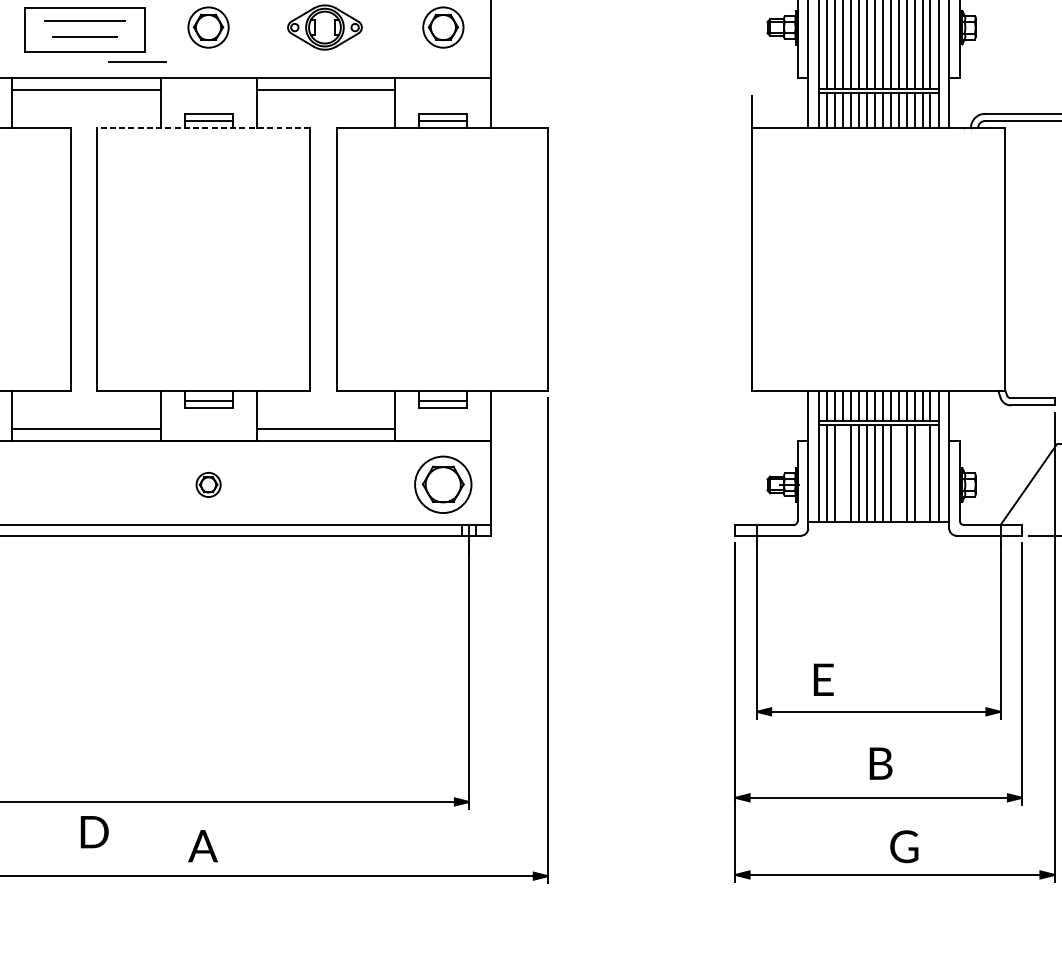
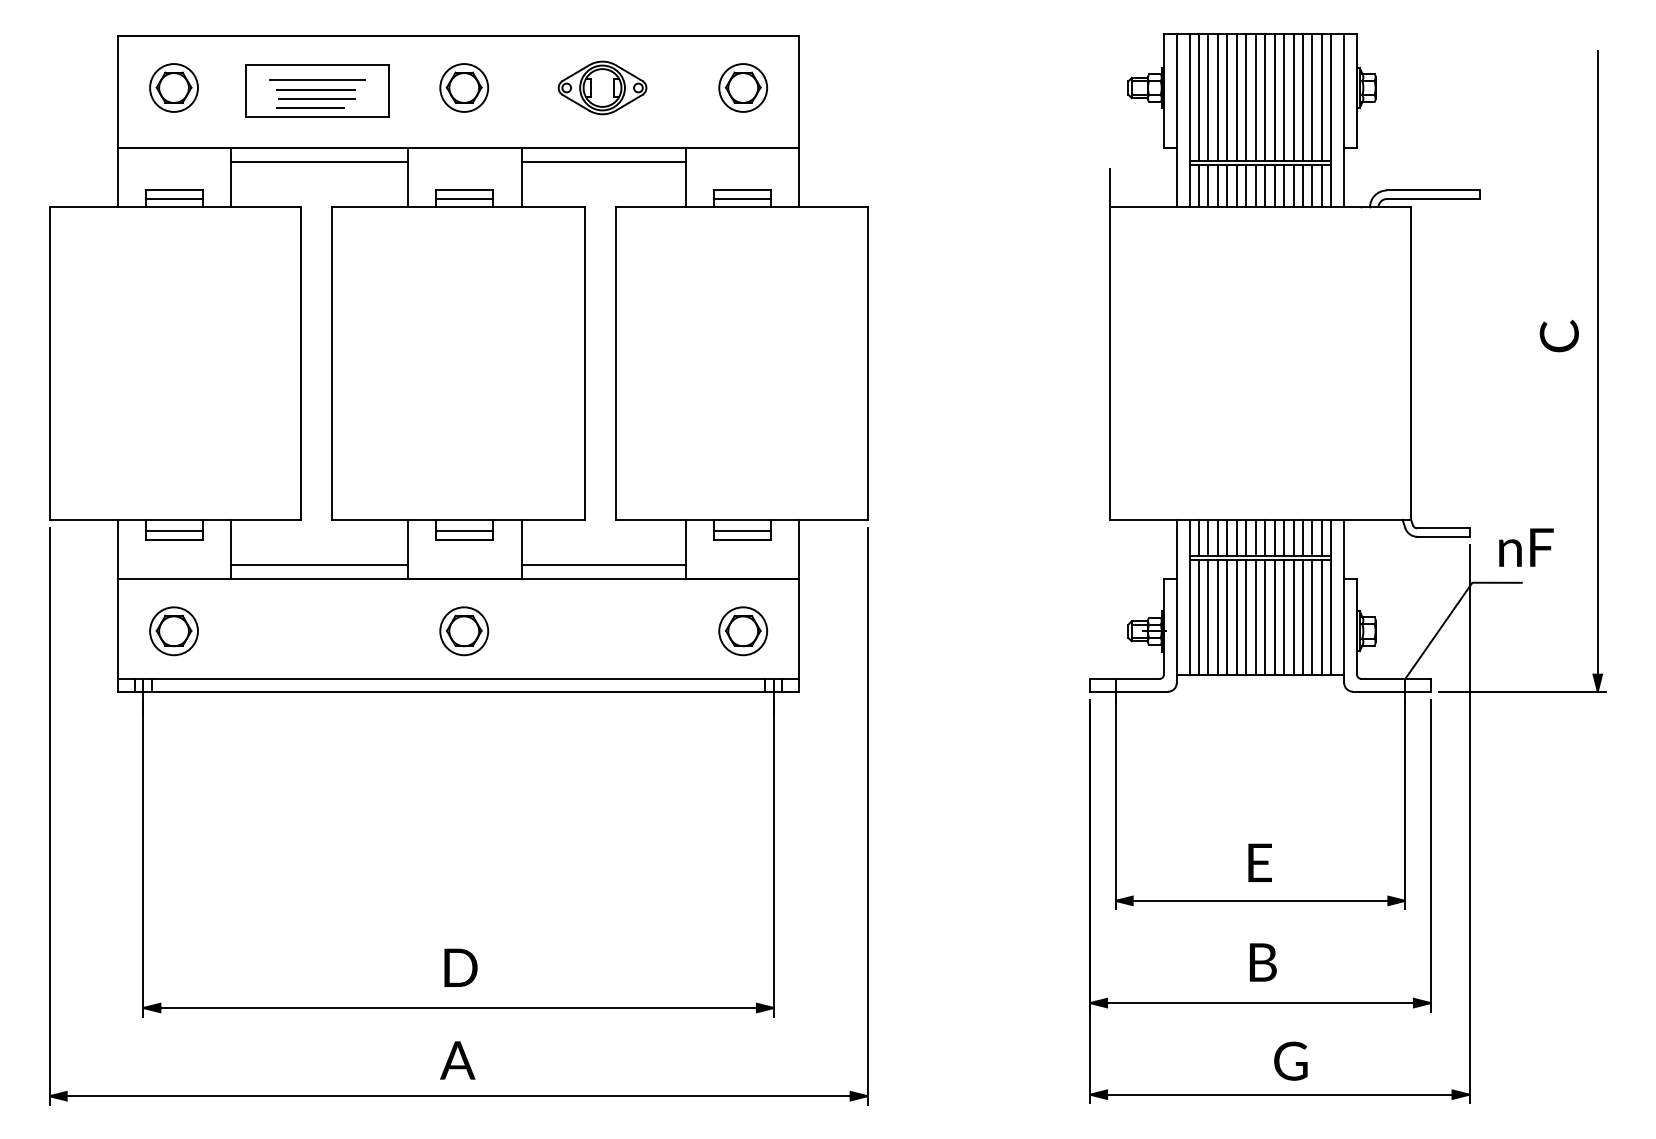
line: (84, 28) -> (316, 89), added
line: (137, 60) -> (310, 107), moved
line: (203, 128) -> (458, 207), dashed -> solid
line: (842, 473) -> (1217, 617), added
line: (898, 473) -> (1284, 617), added
line: (922, 473) -> (1312, 617), added
part: (208, 485) -> (464, 631), size x1.67
part: (443, 485) -> (743, 631), size x0.71
text: (823, 679) -> (1259, 862), moved
text: (94, 831) -> (460, 967), moved

